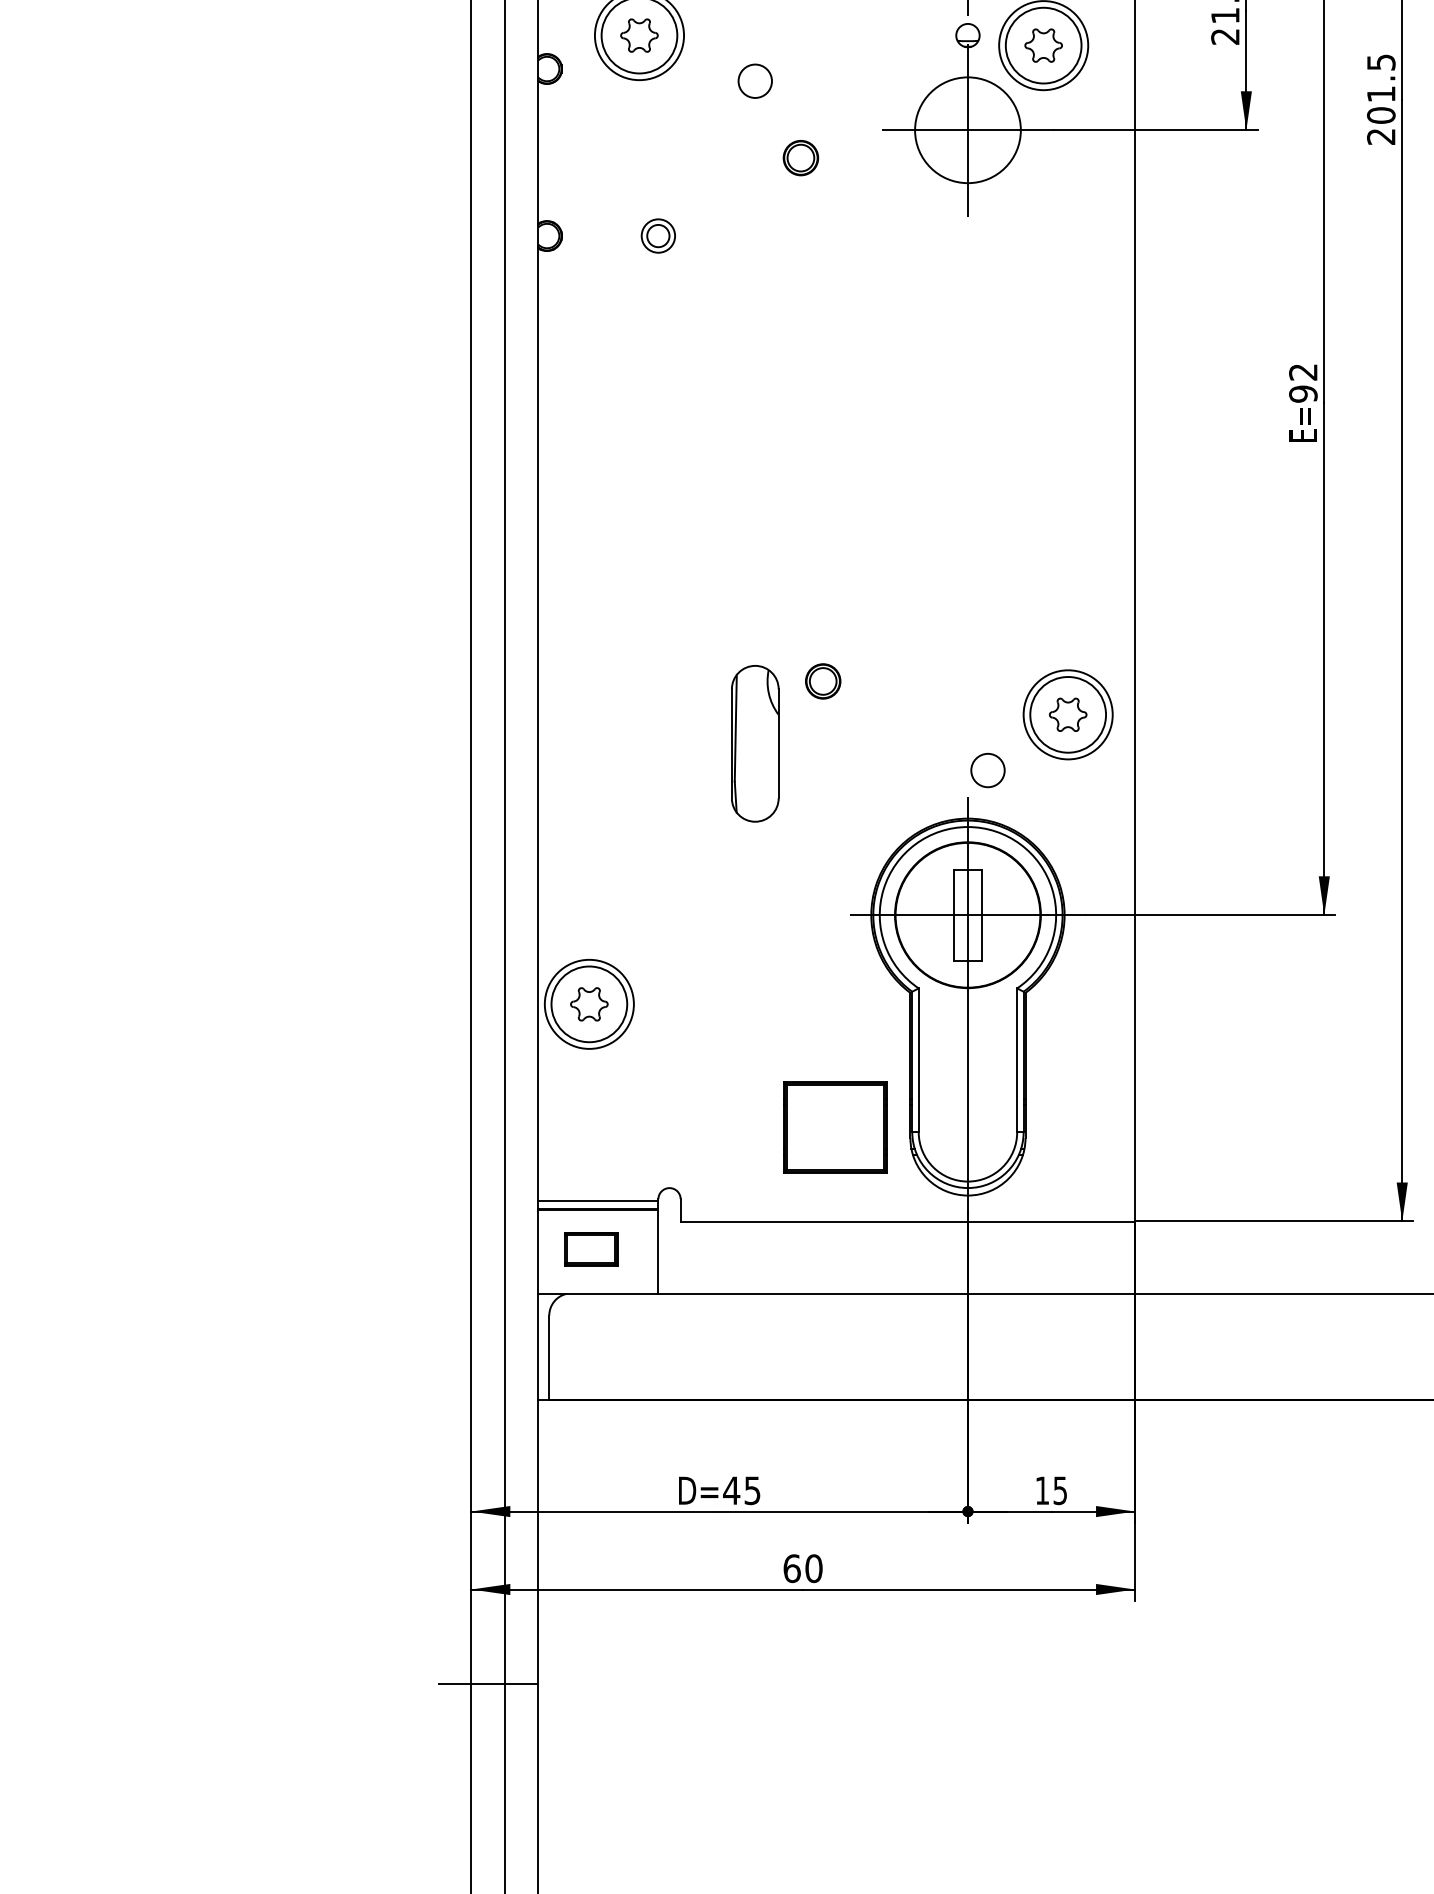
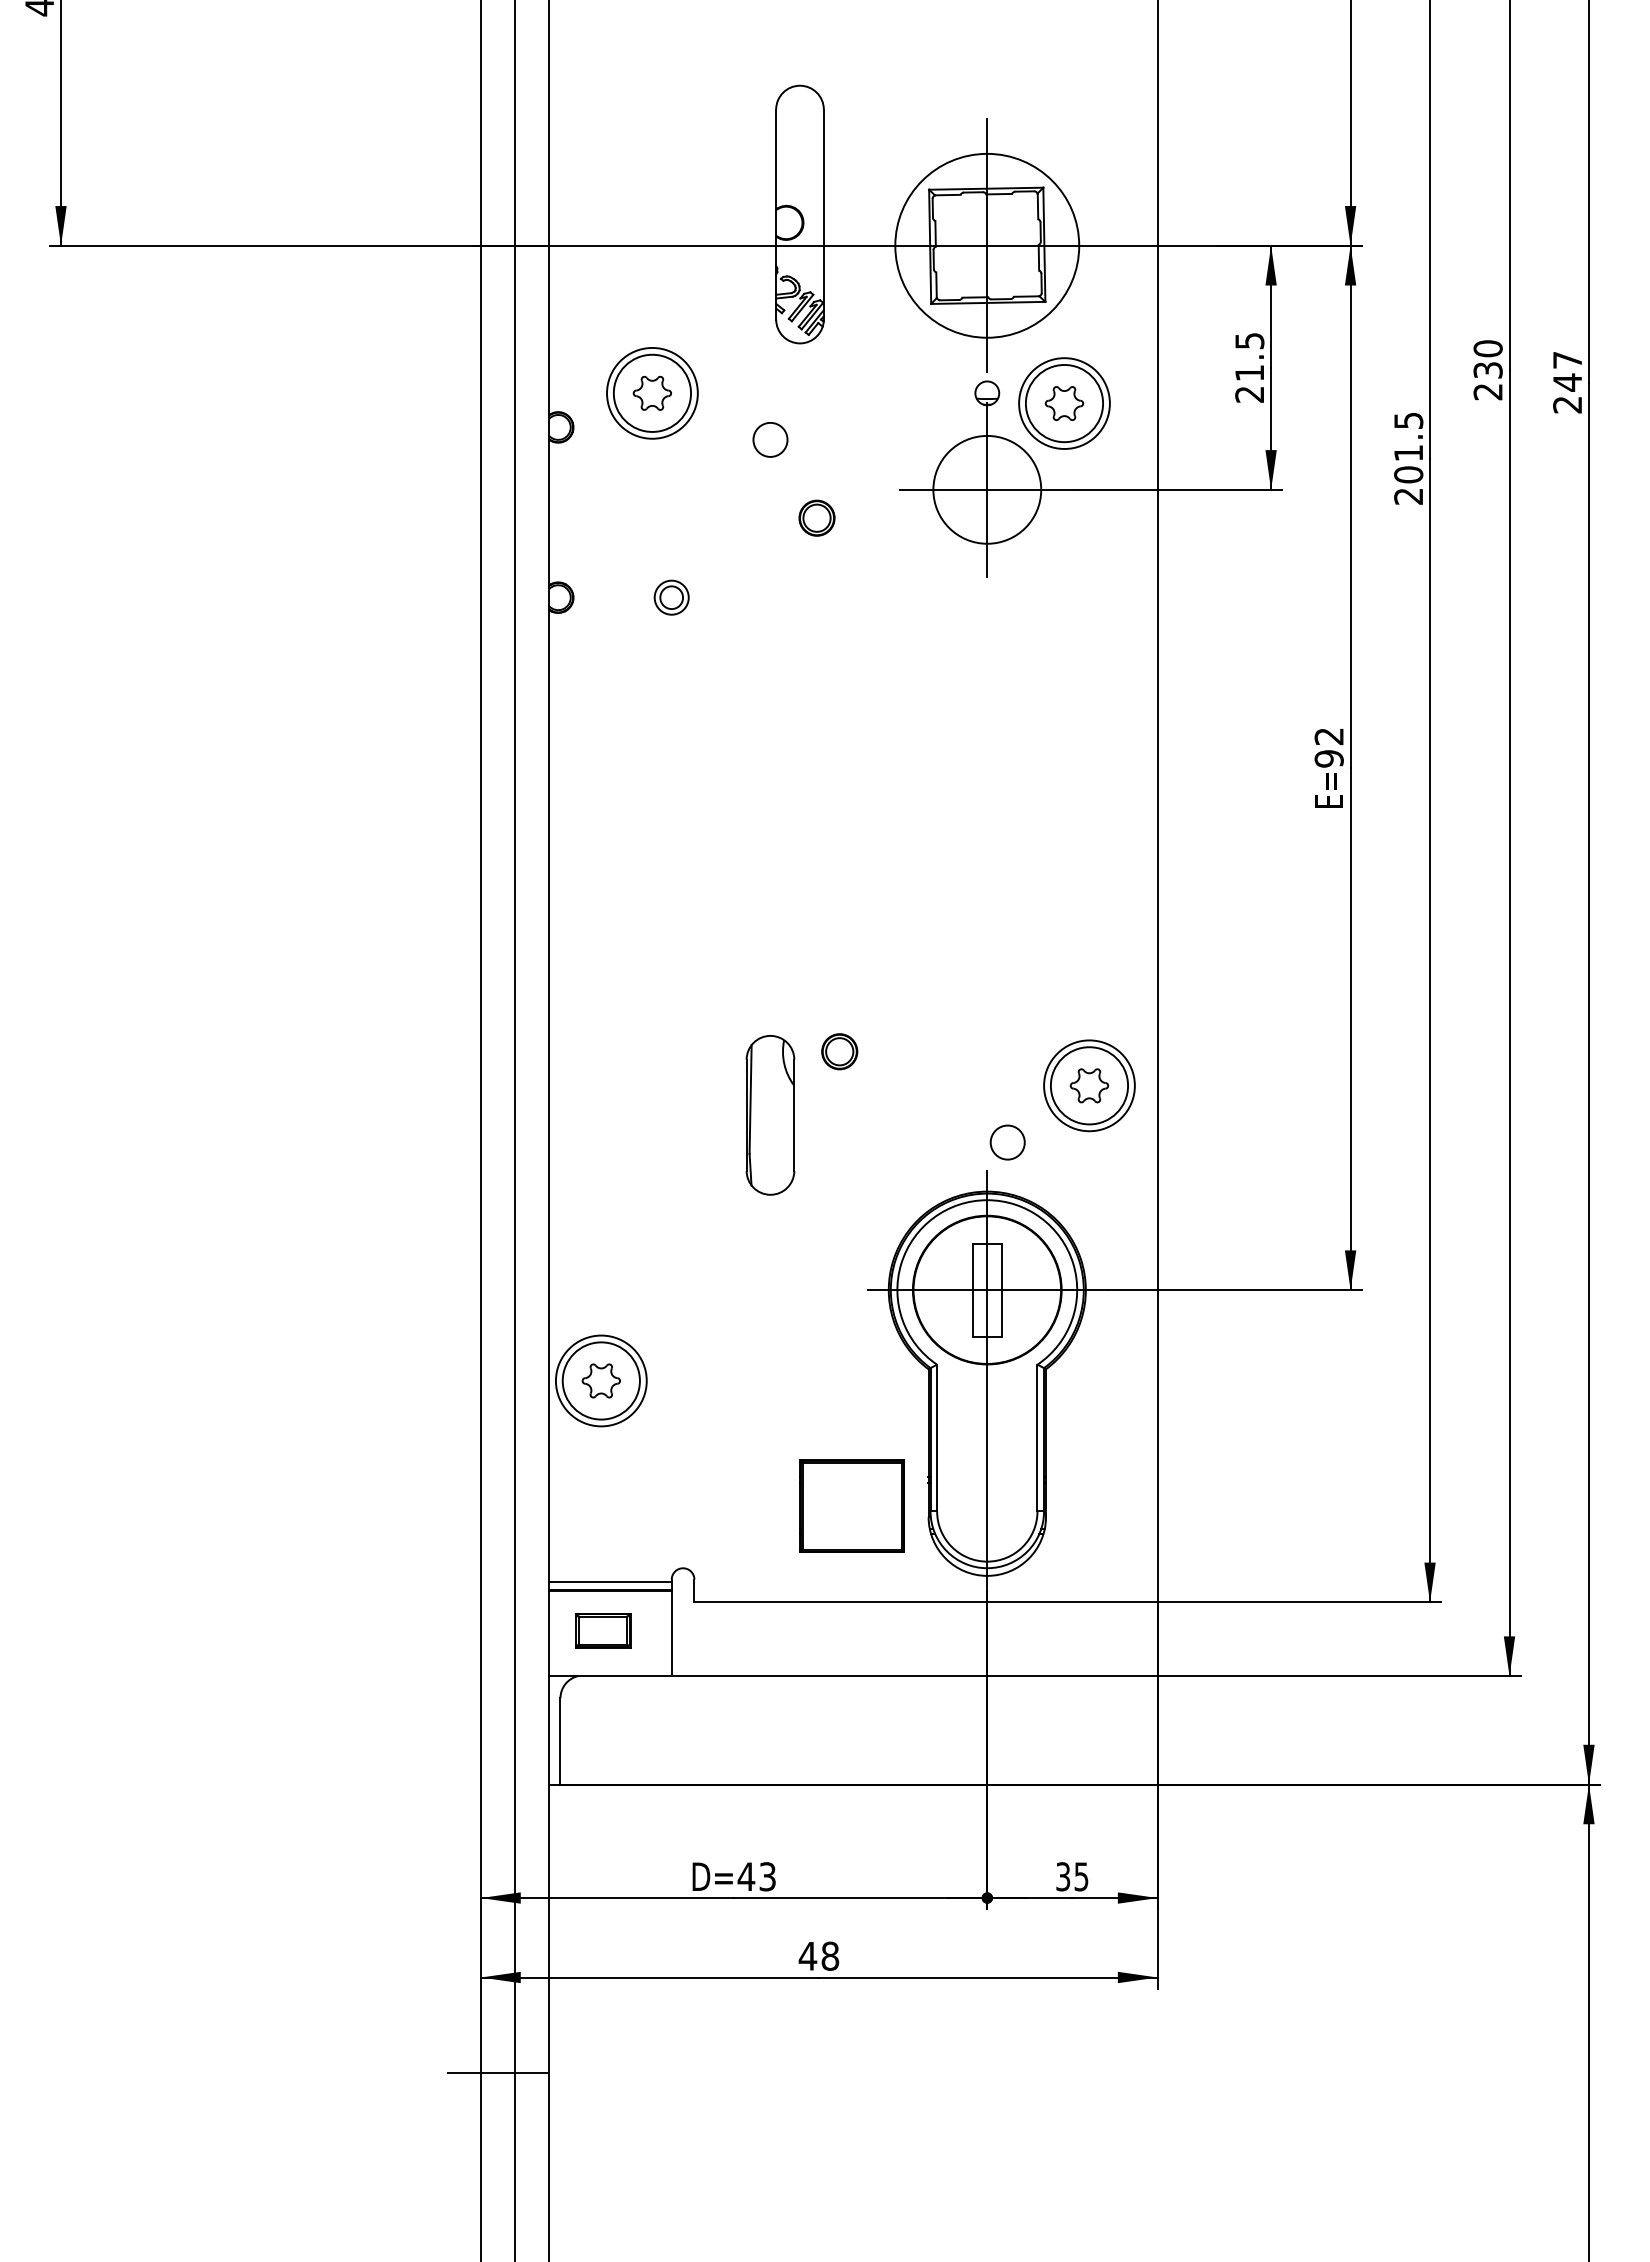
text: (752, 1490) -> (767, 1876), 45 -> 43
text: (1042, 1490) -> (1063, 1876), 15 -> 35
text: (802, 1567) -> (818, 1955), 60 -> 48

